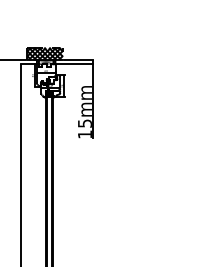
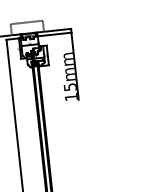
hatch: (44, 53) -> (26, 27), removed

